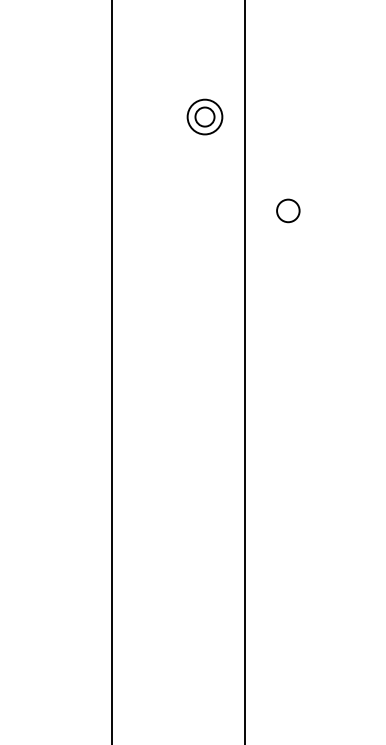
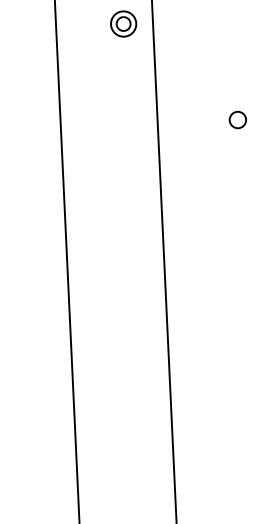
part: (204, 116) -> (123, 23), moved
circle: (288, 210) -> (238, 119), moved

